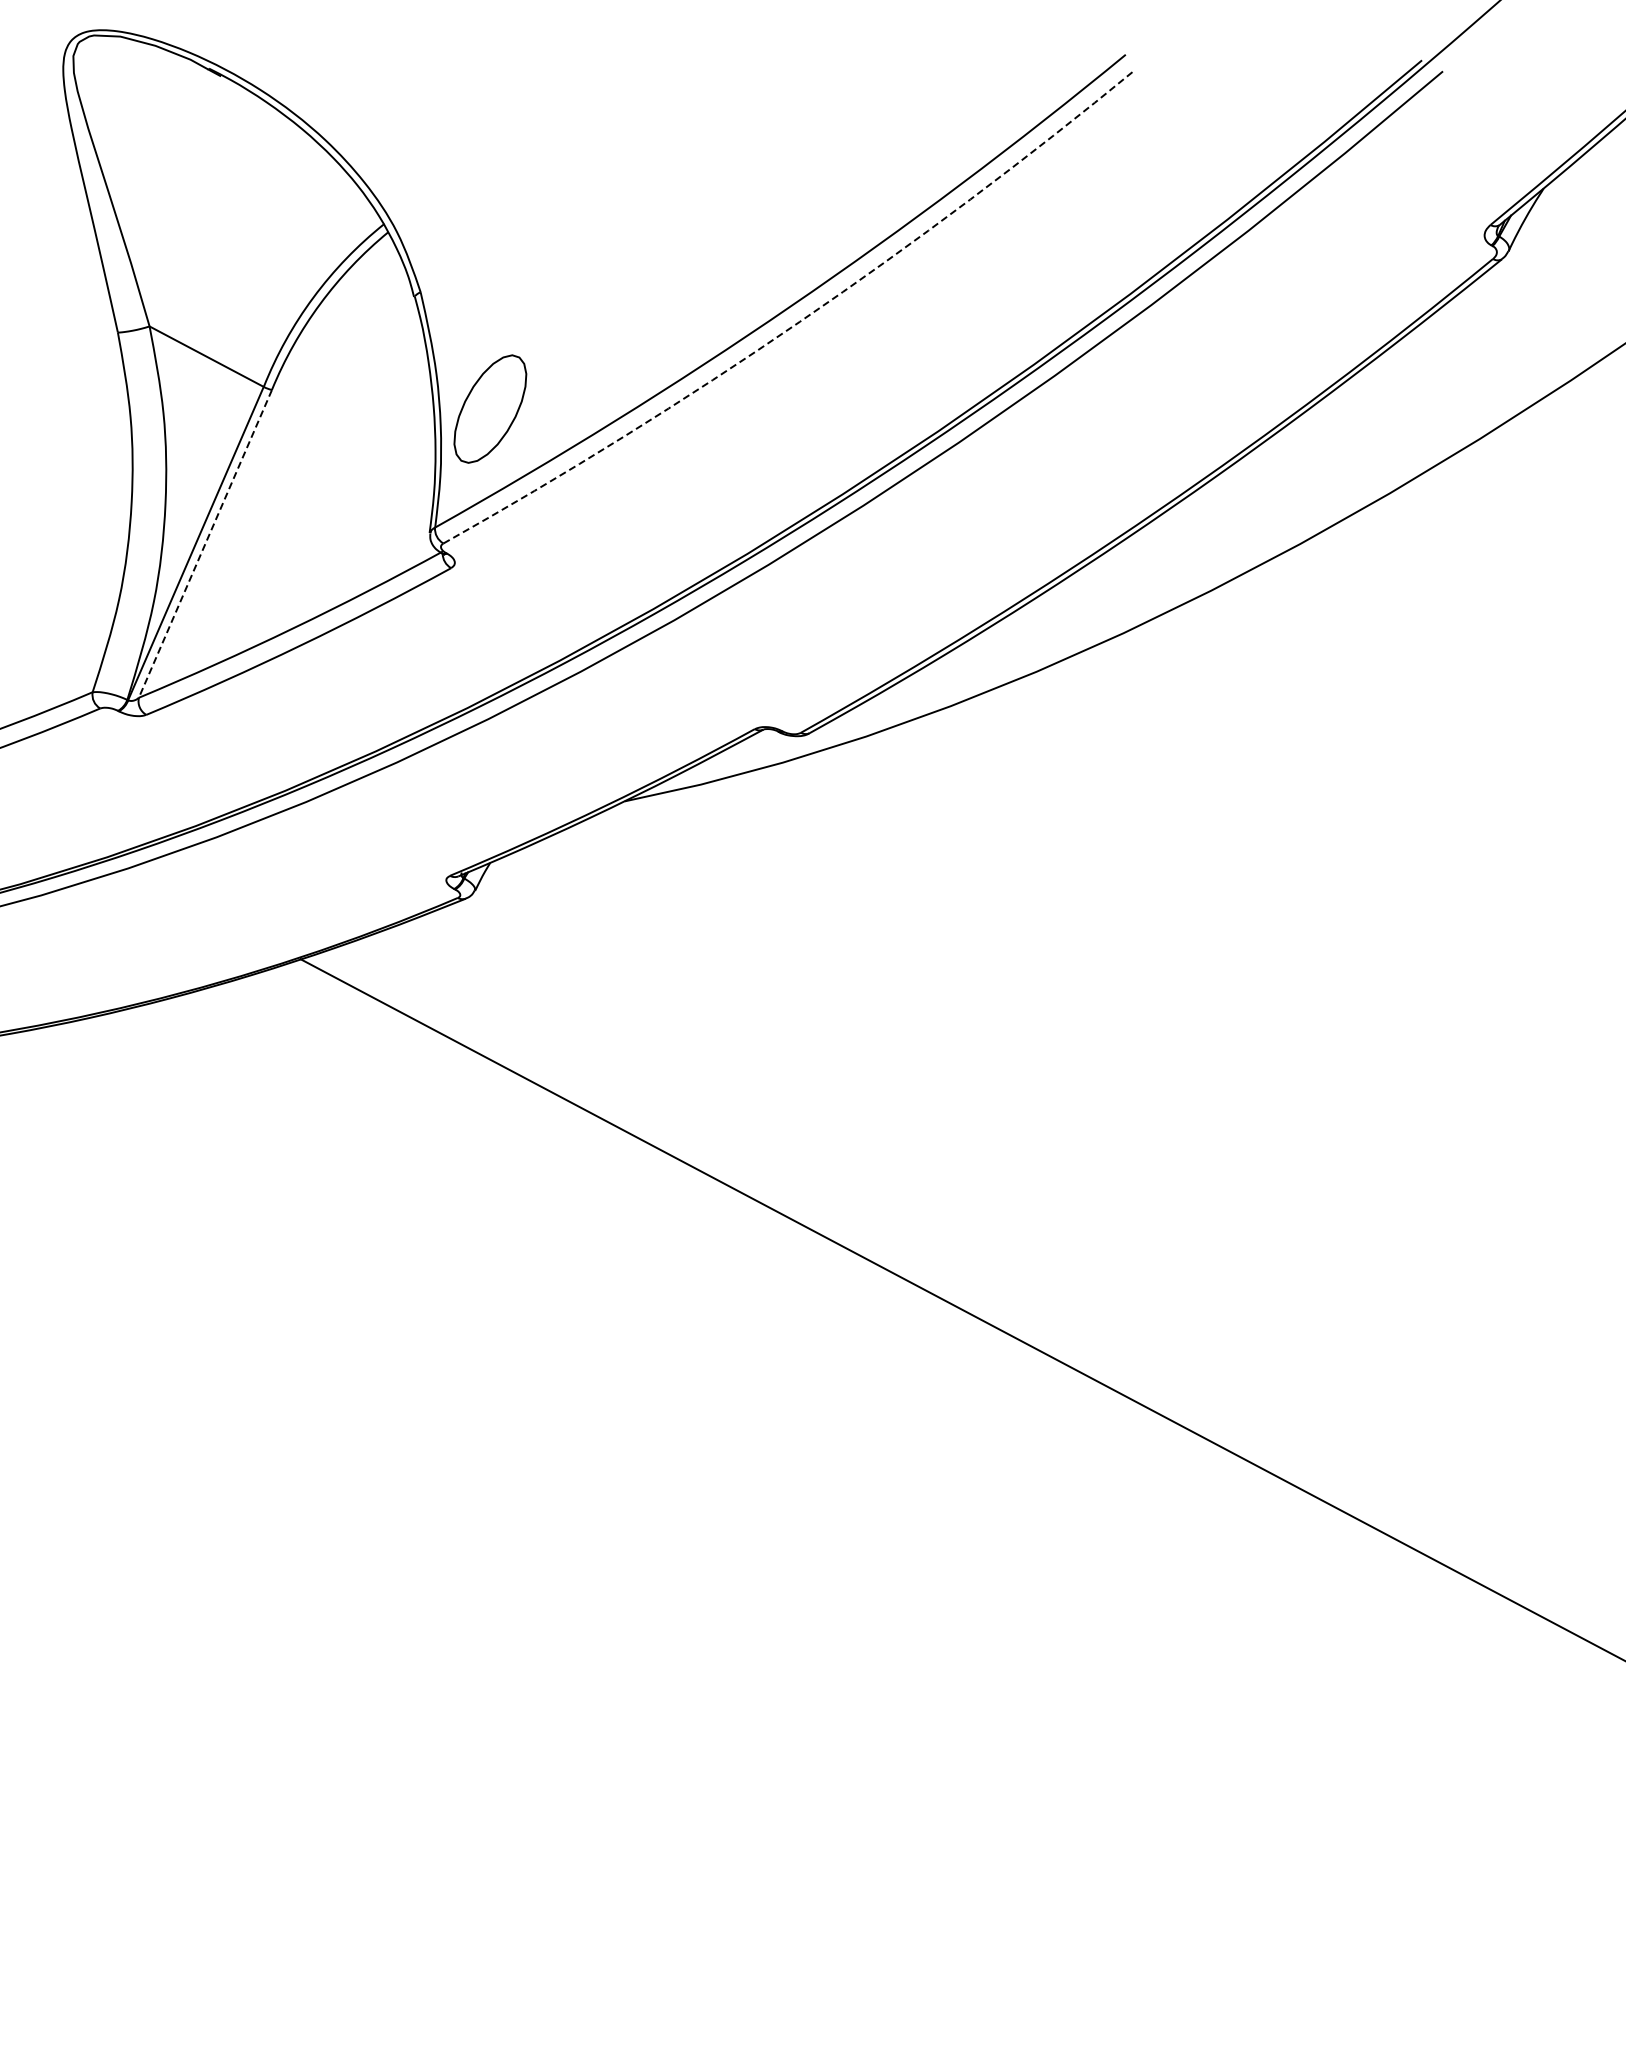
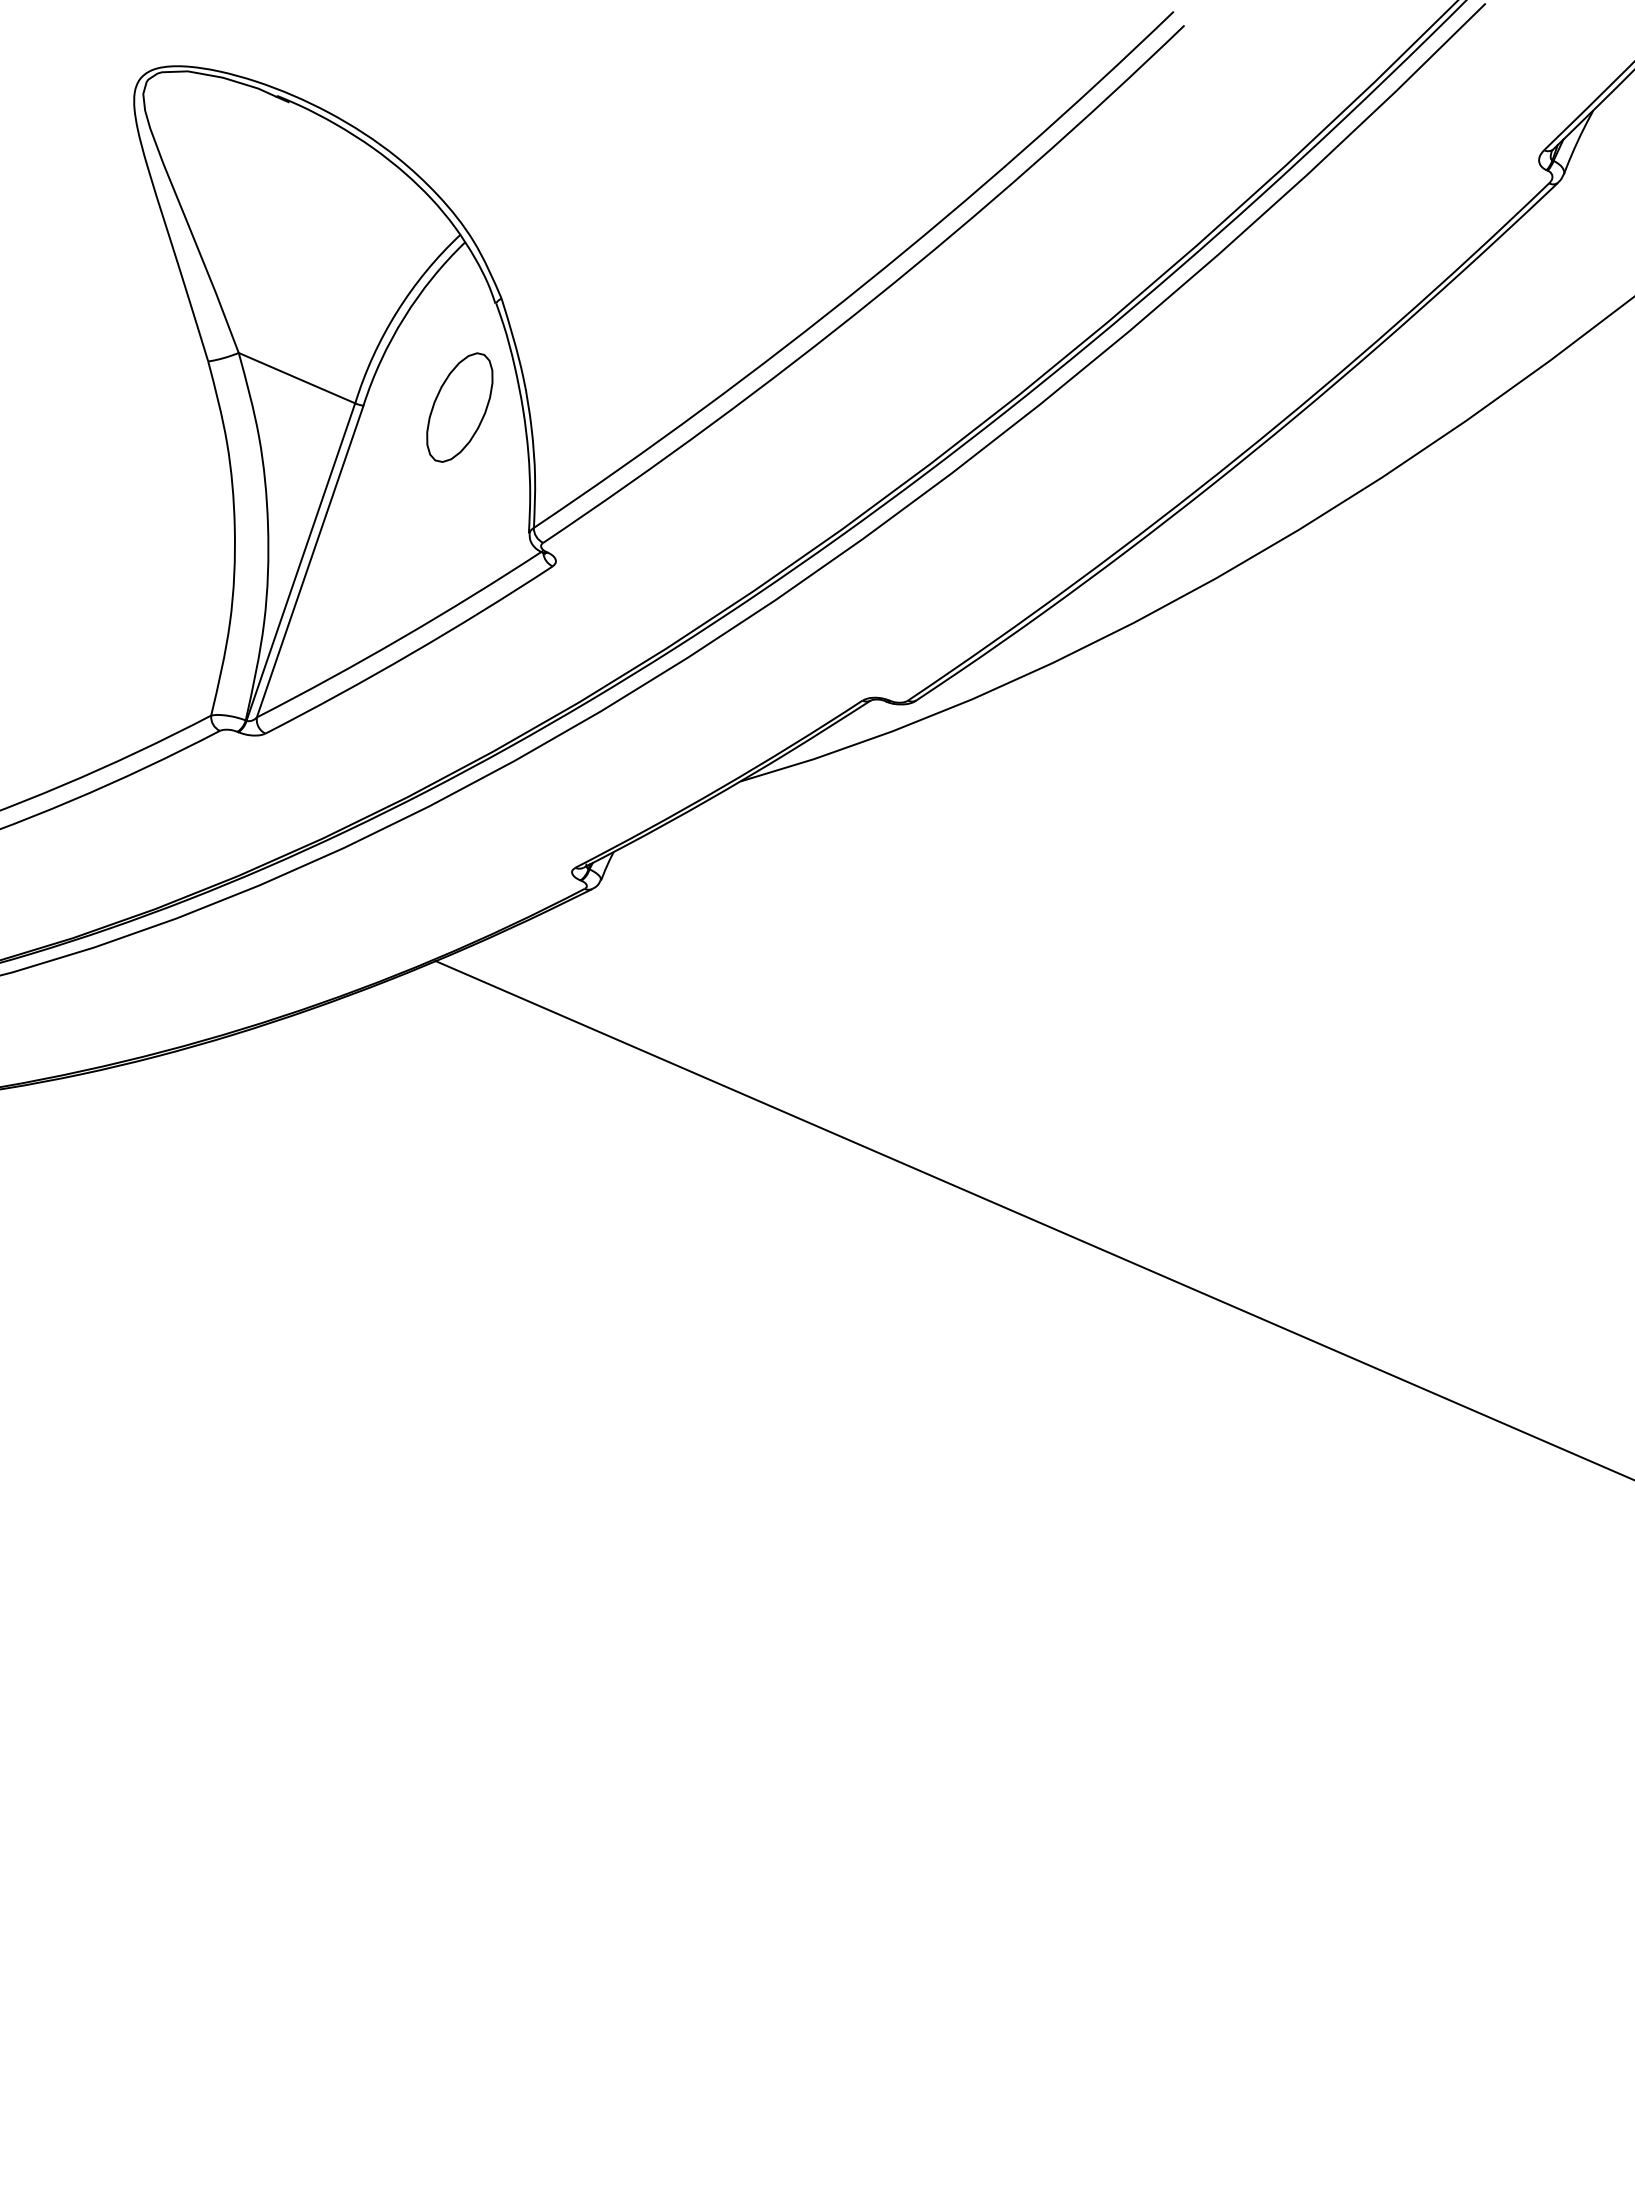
arc: (800, 322) -> (875, 298), dashed -> solid
part: (490, 408) -> (459, 407), moved
line: (205, 543) -> (310, 561), dashed -> solid

